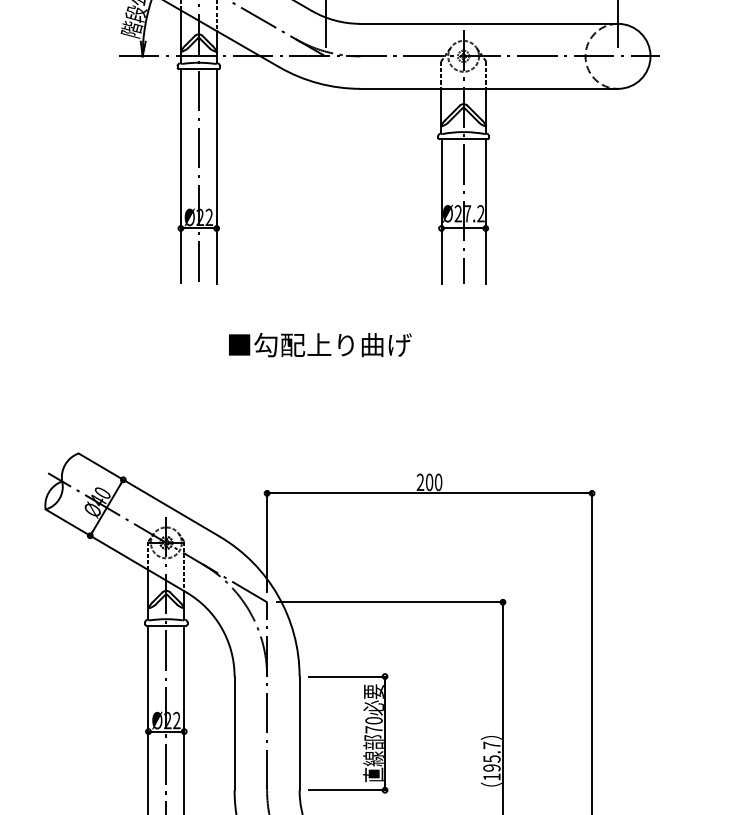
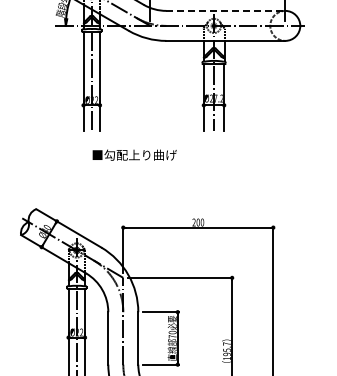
line: (490, 22) -> (226, 10), solid -> dashed
text: (319, 343) -> (134, 154), moved

